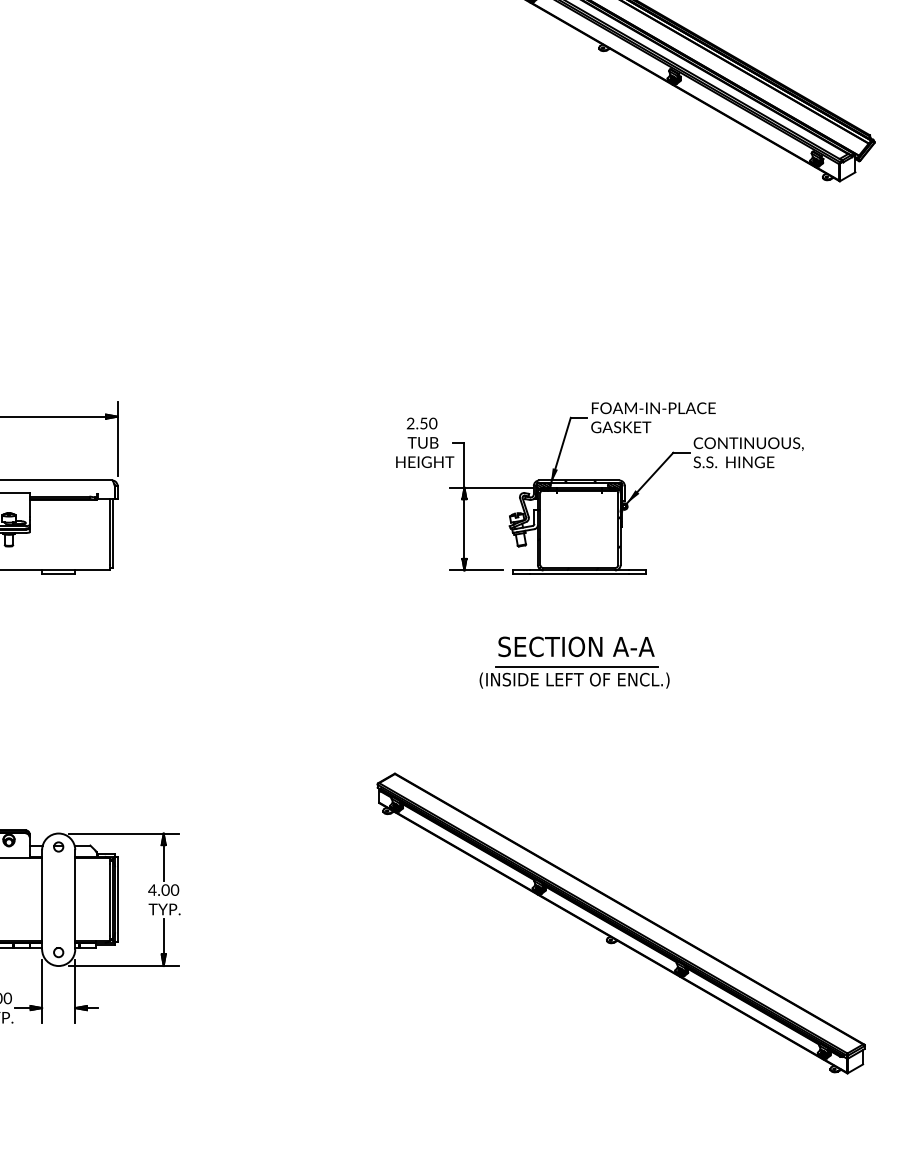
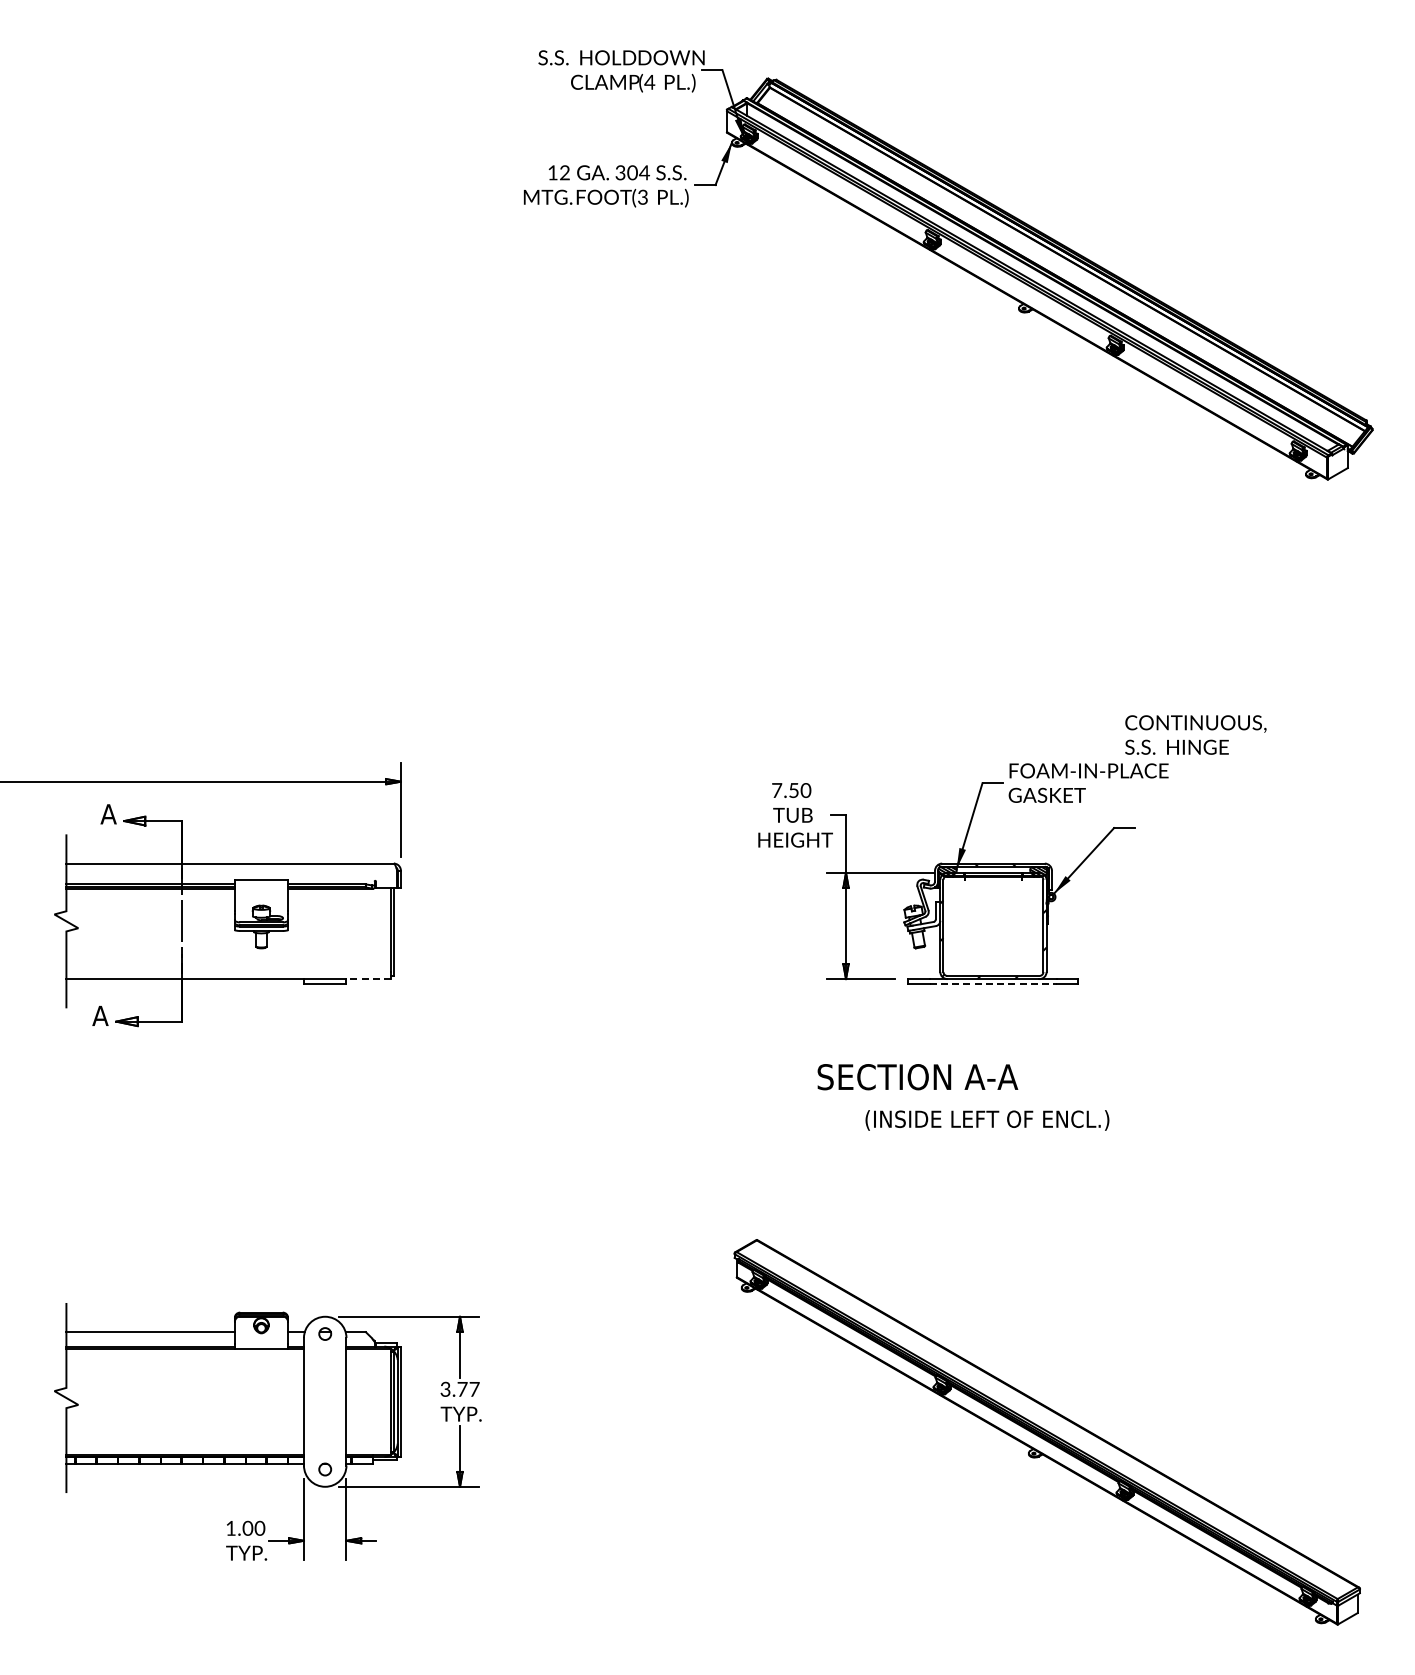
text: (411, 423) -> (777, 790), 2.50 -> 7.50
text: (748, 452) -> (1195, 734), moved
line: (92, 570) -> (368, 979), solid -> dashed
line: (579, 573) -> (993, 983), solid -> dashed
text: (576, 647) -> (917, 1077), moved
line: (576, 665) -> (989, 1101), removed
text: (163, 889) -> (459, 1388), 4.00 -> 3.77

